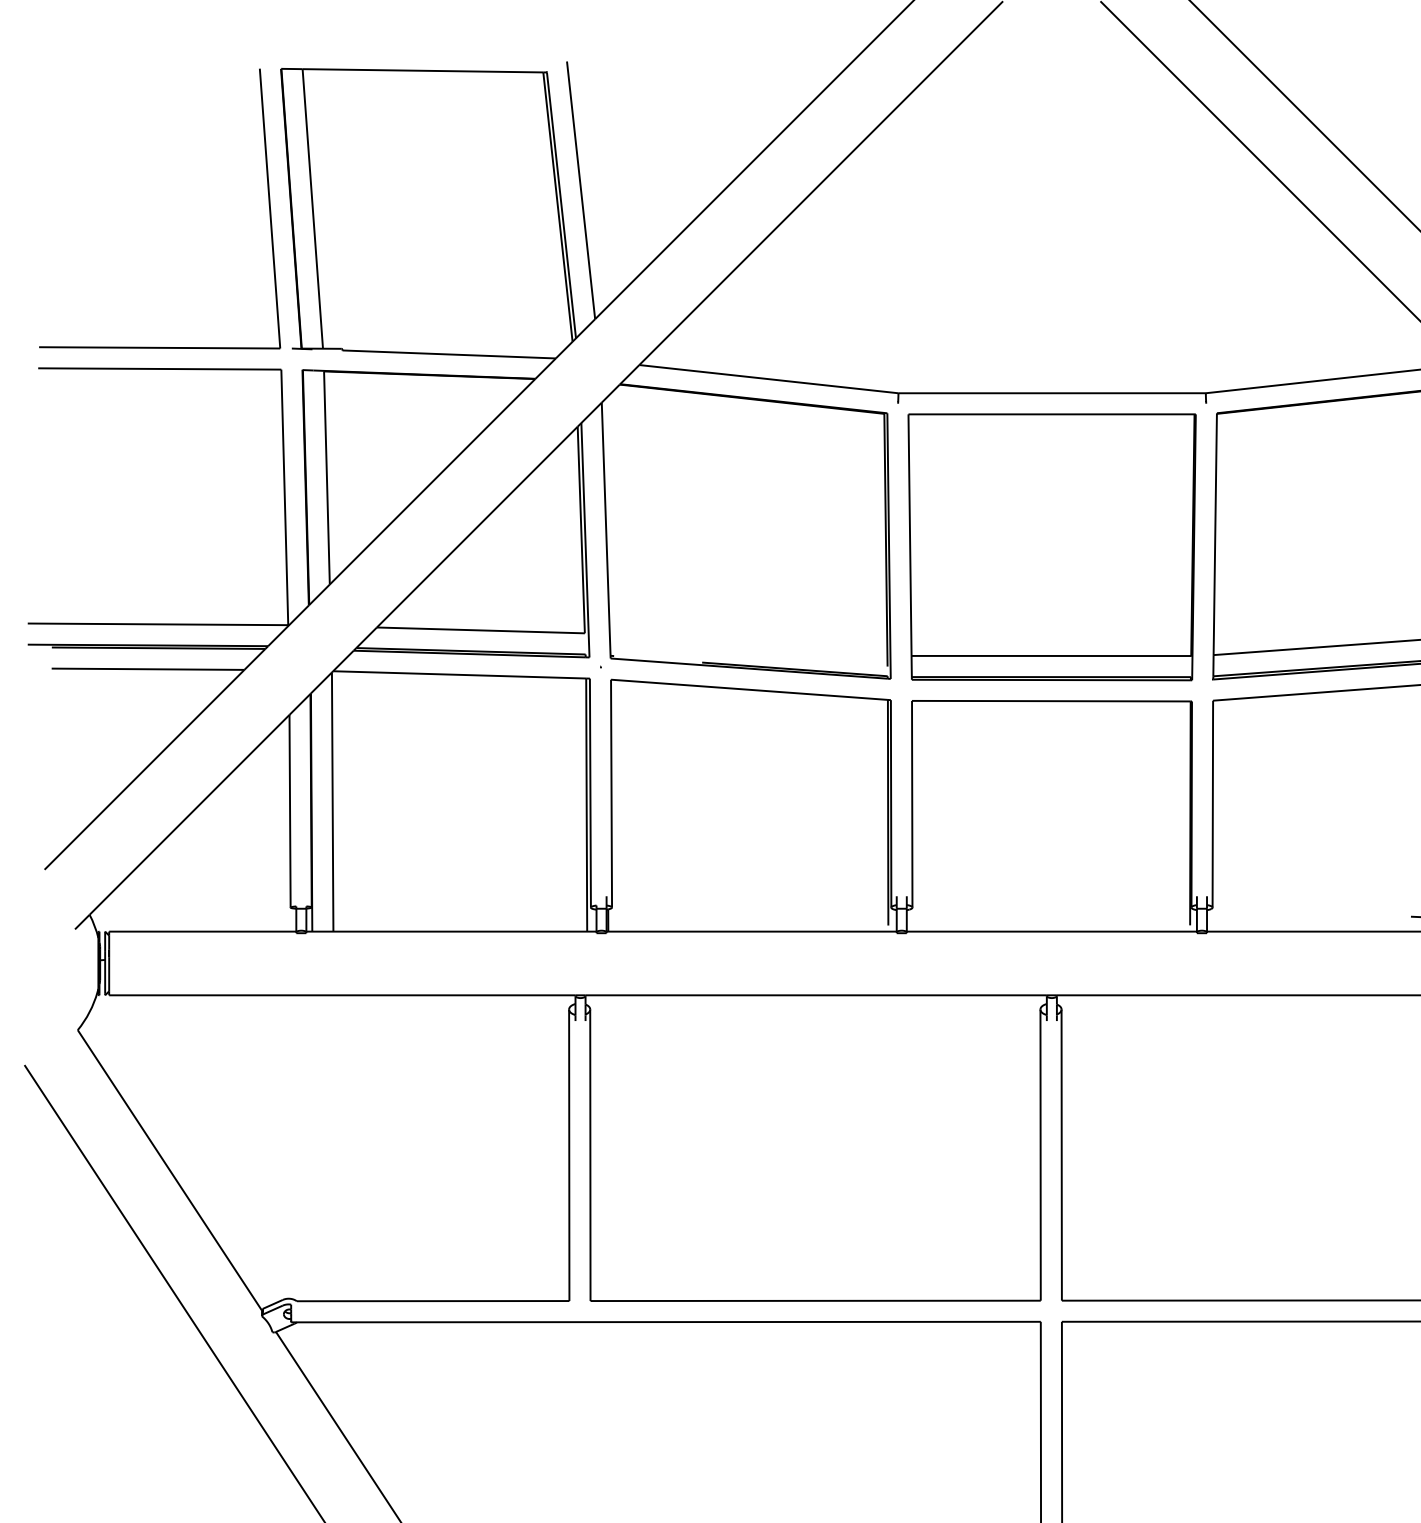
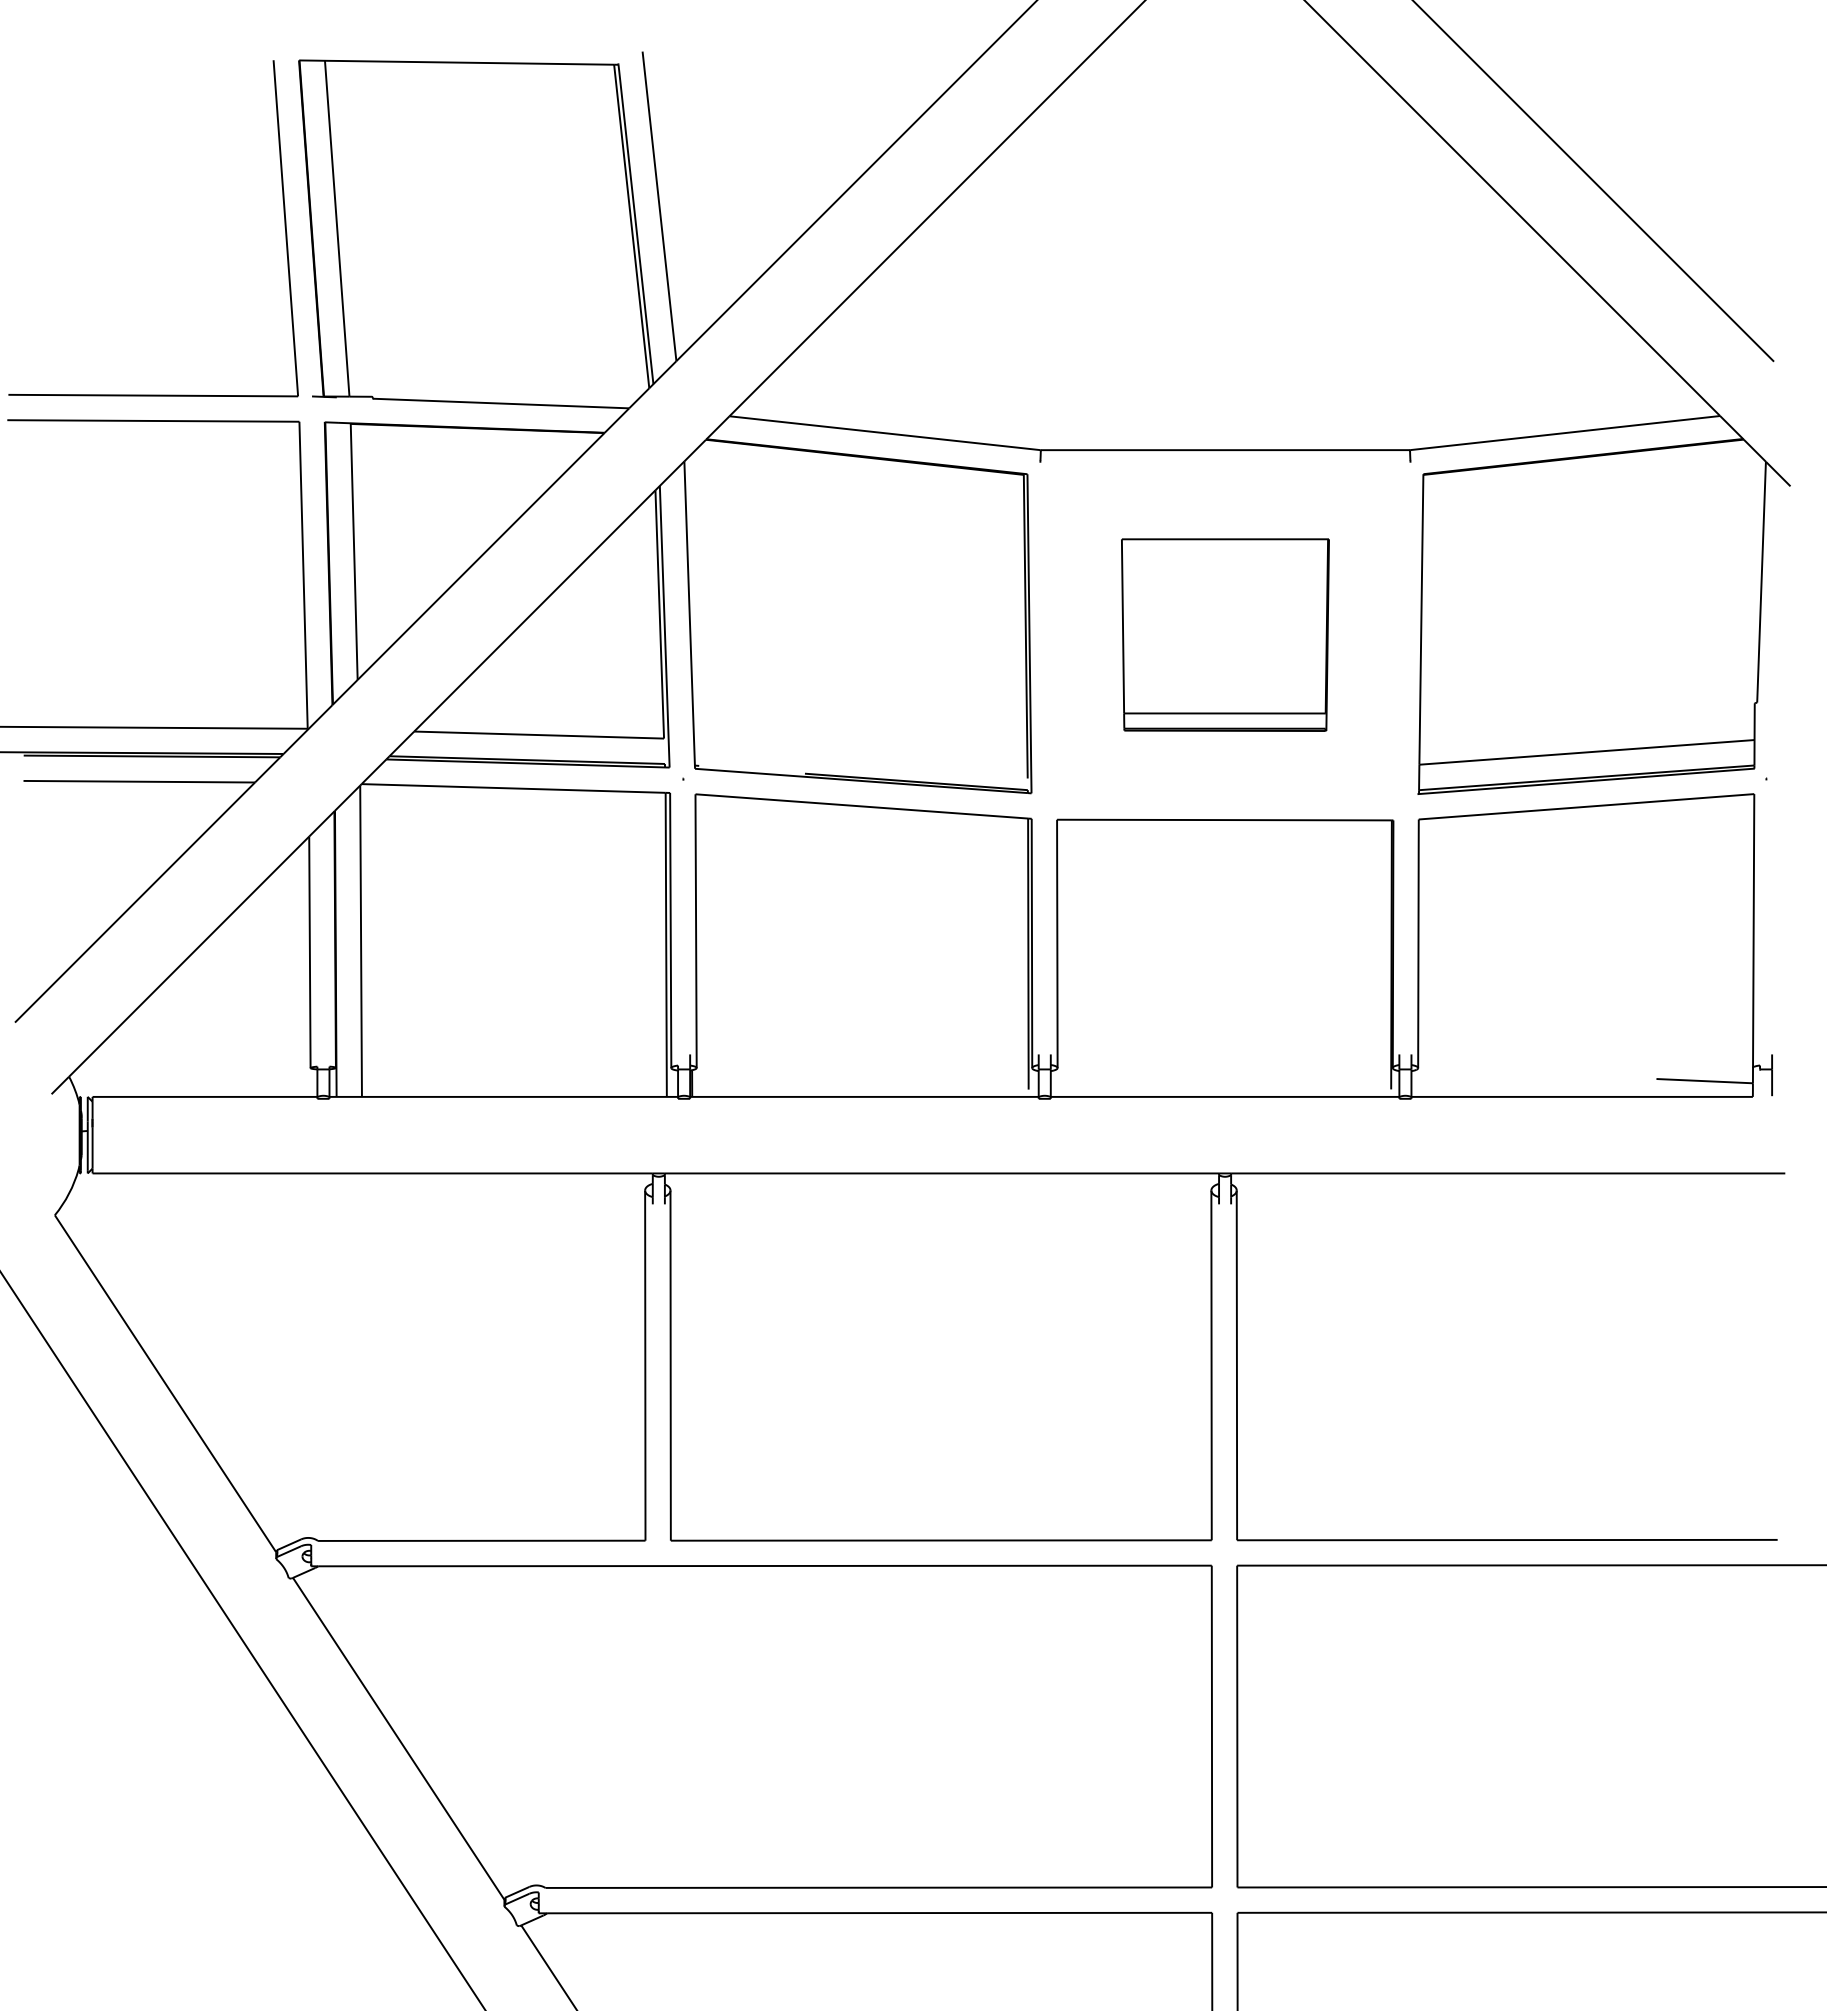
part: (1052, 546) -> (1225, 634), size x0.6

